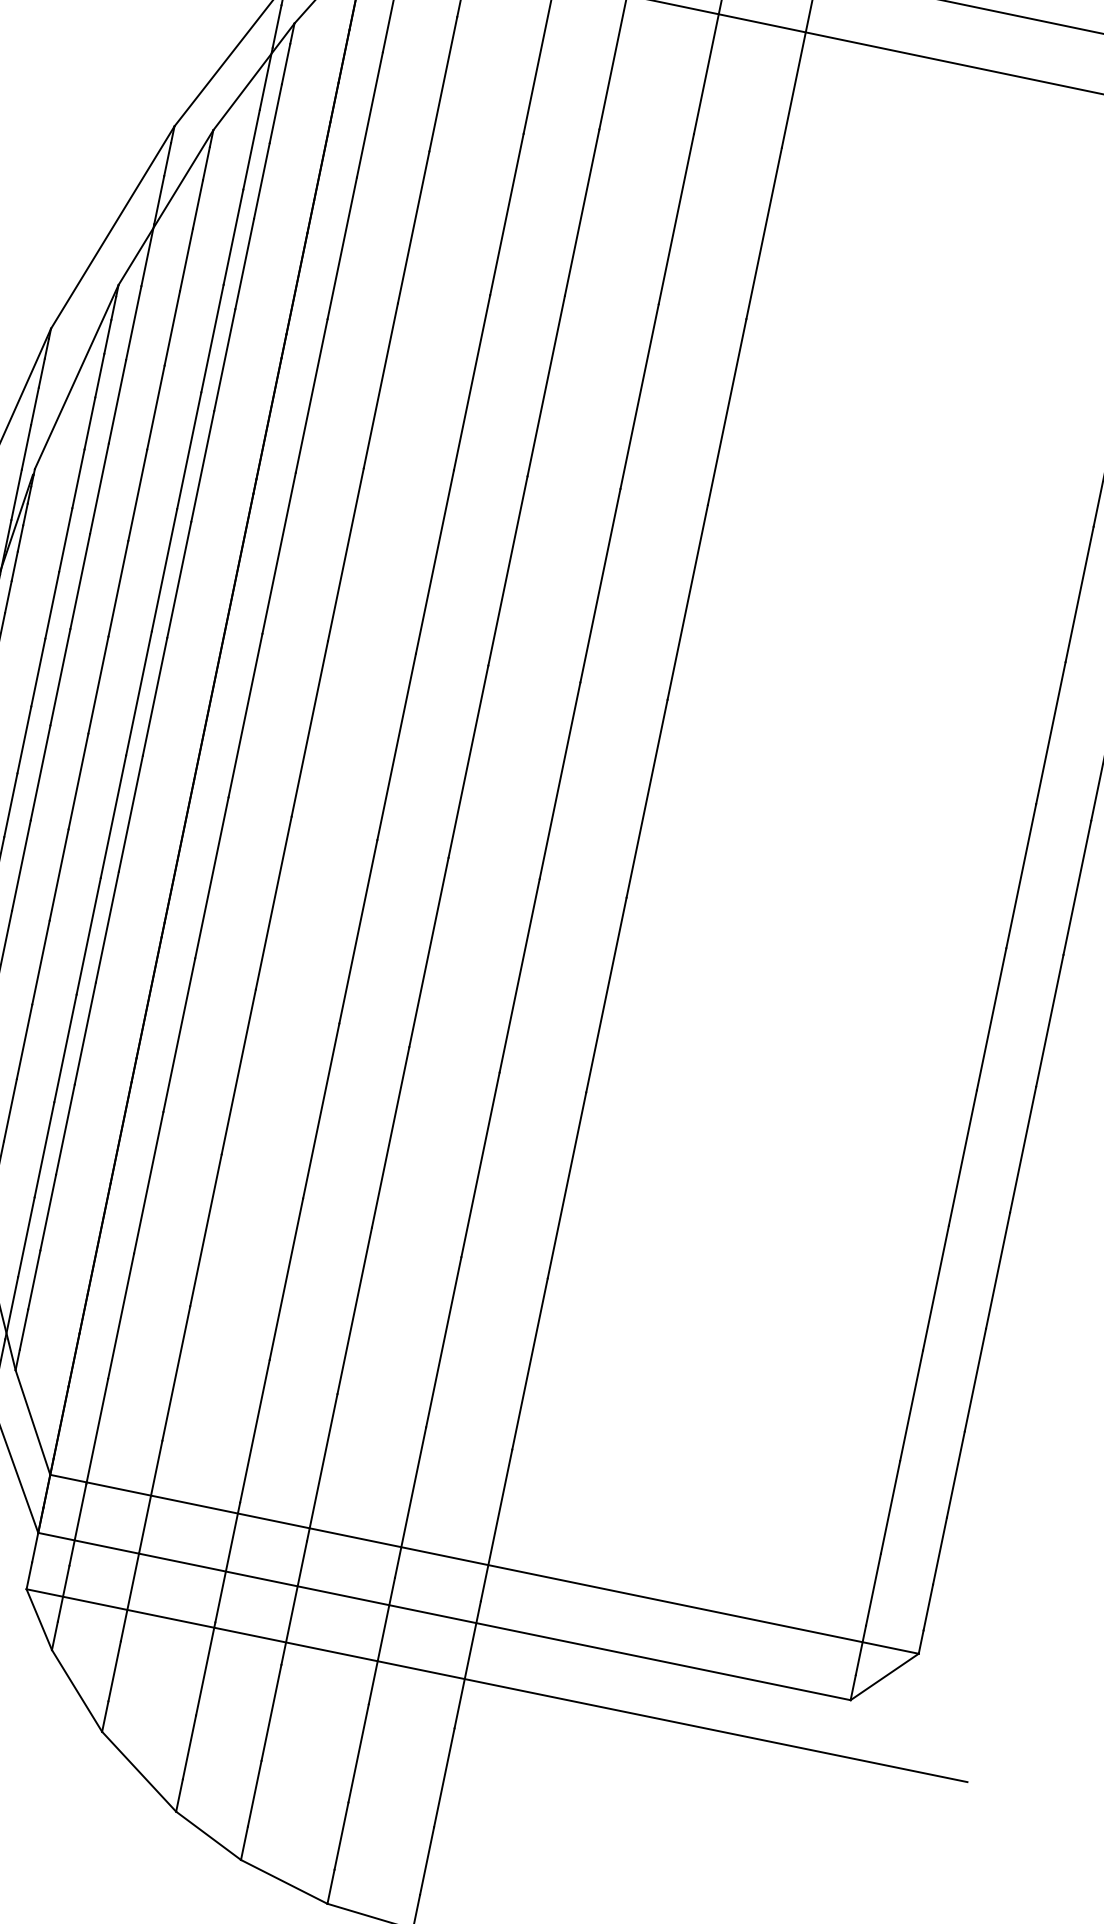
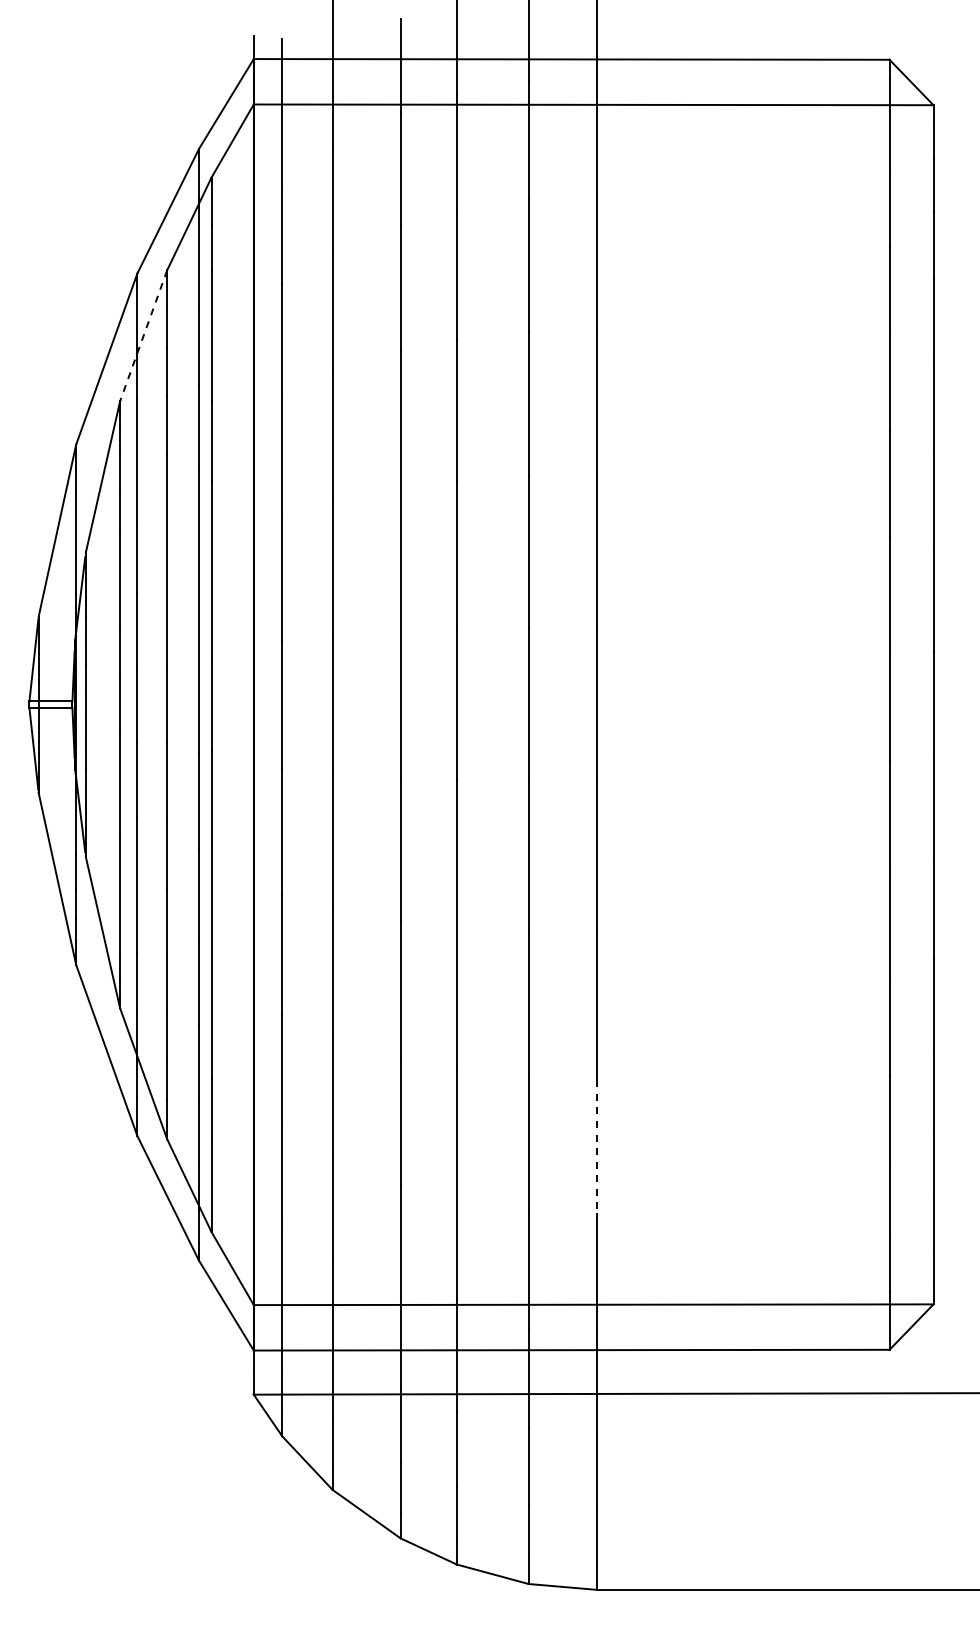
line: (165, 207) -> (143, 335), solid -> dashed
line: (529, 1364) -> (596, 1147), solid -> dashed

